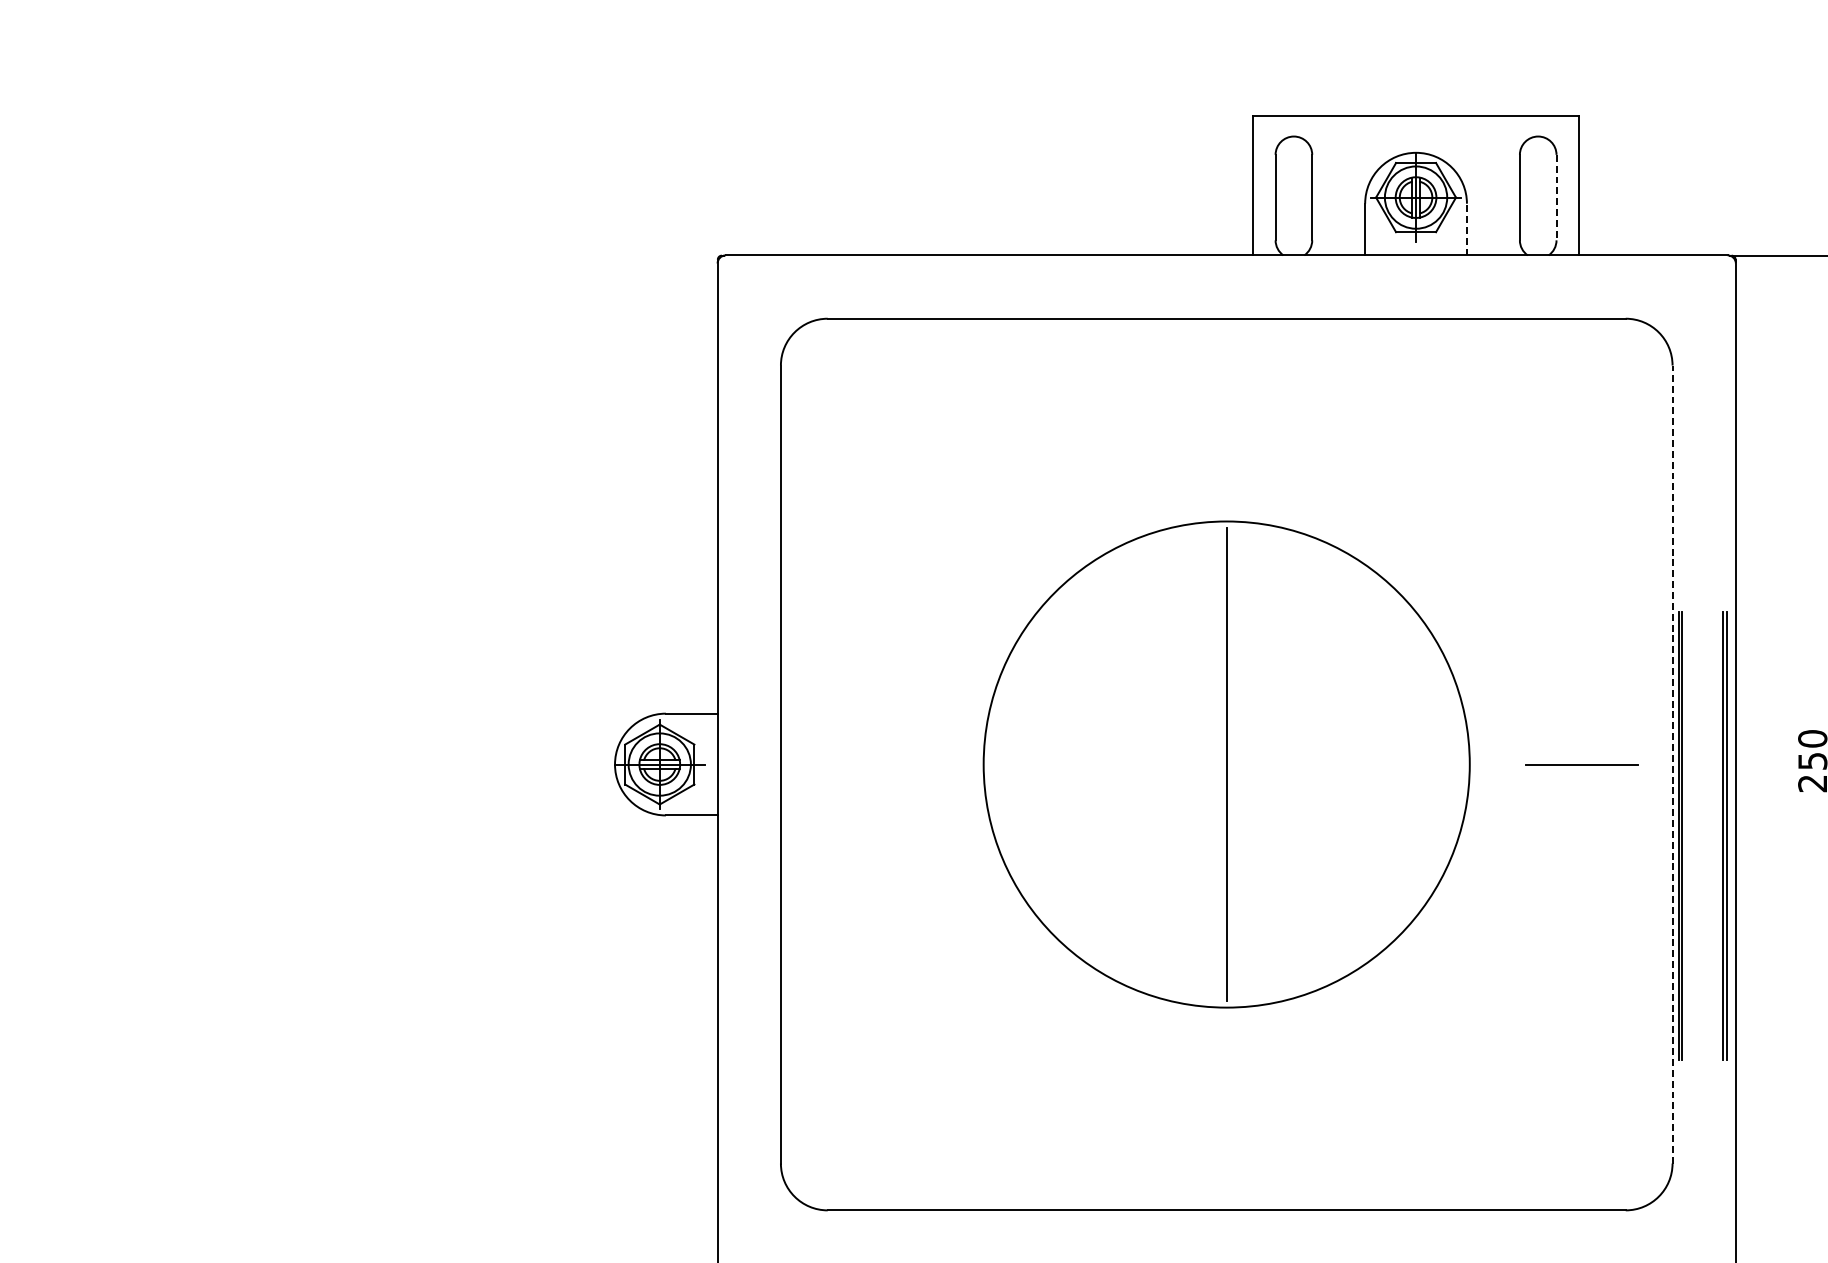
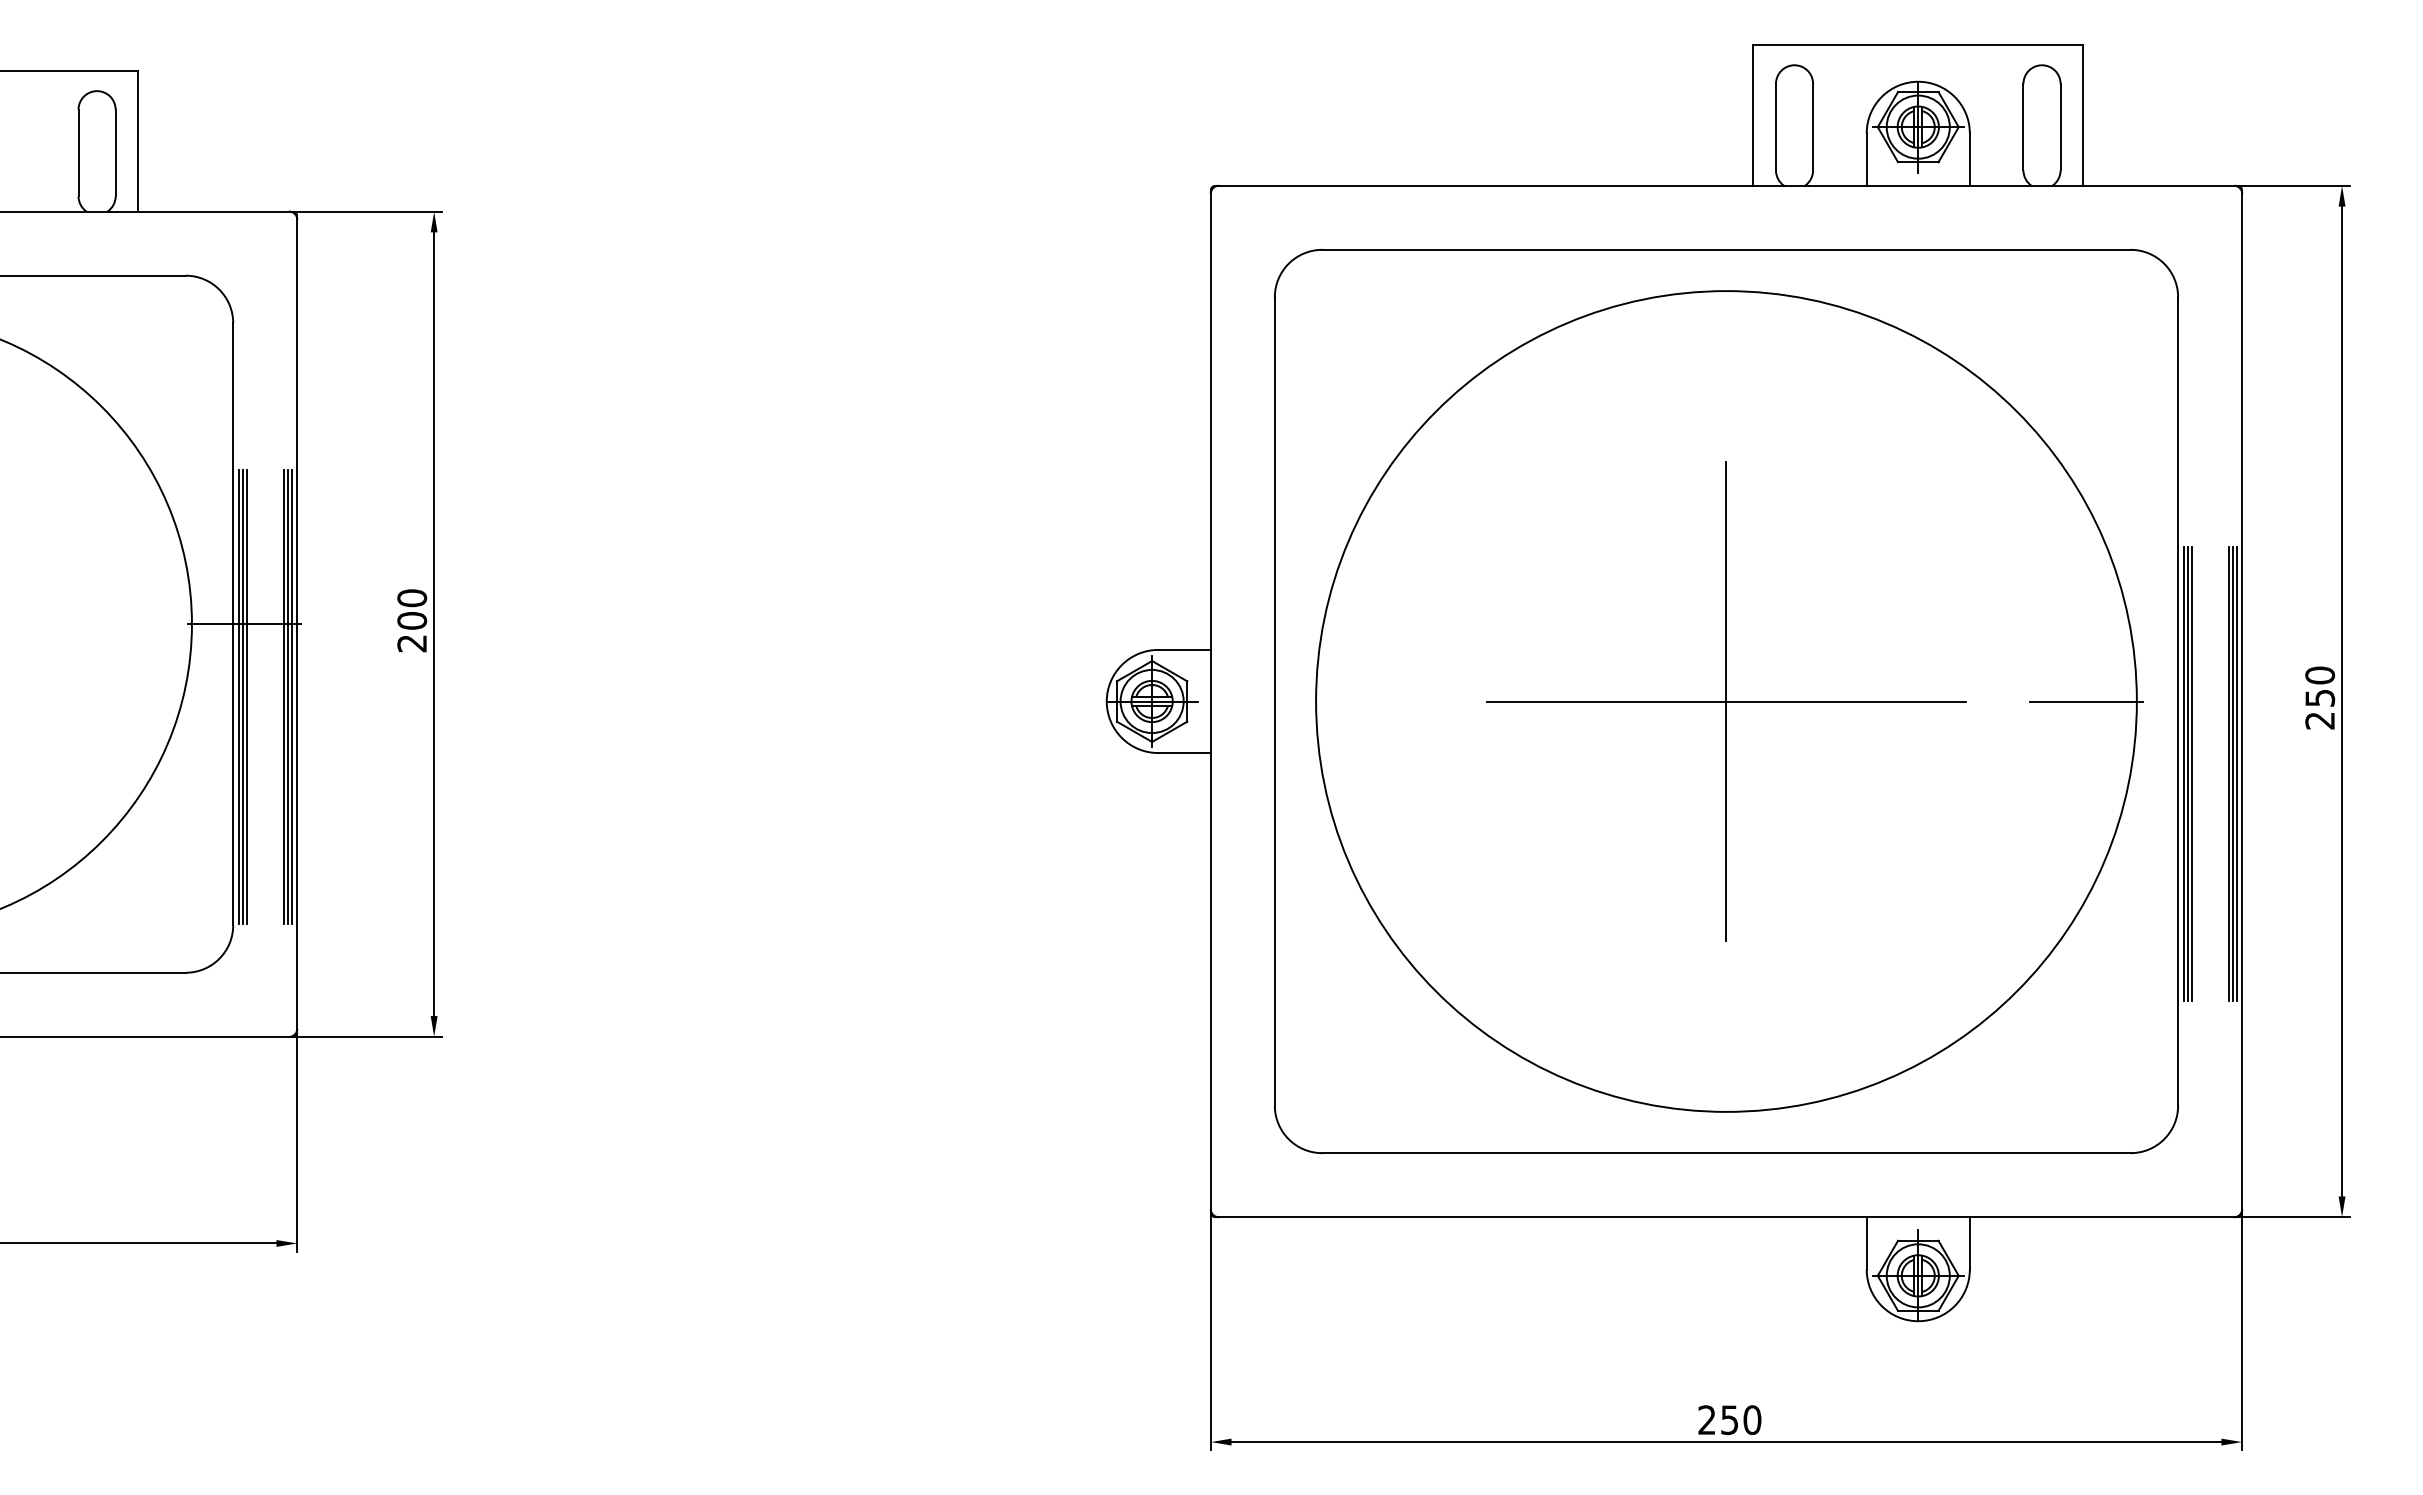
line: (1556, 197) -> (2060, 127), dashed -> solid
line: (1466, 229) -> (1969, 159), dashed -> solid
circle: (1226, 764) -> (1726, 701), size x1.67
line: (1226, 764) -> (1726, 701), added
line: (1672, 764) -> (2178, 701), dashed -> solid
line: (1685, 835) -> (2191, 773), added
line: (1730, 835) -> (2236, 773), added

